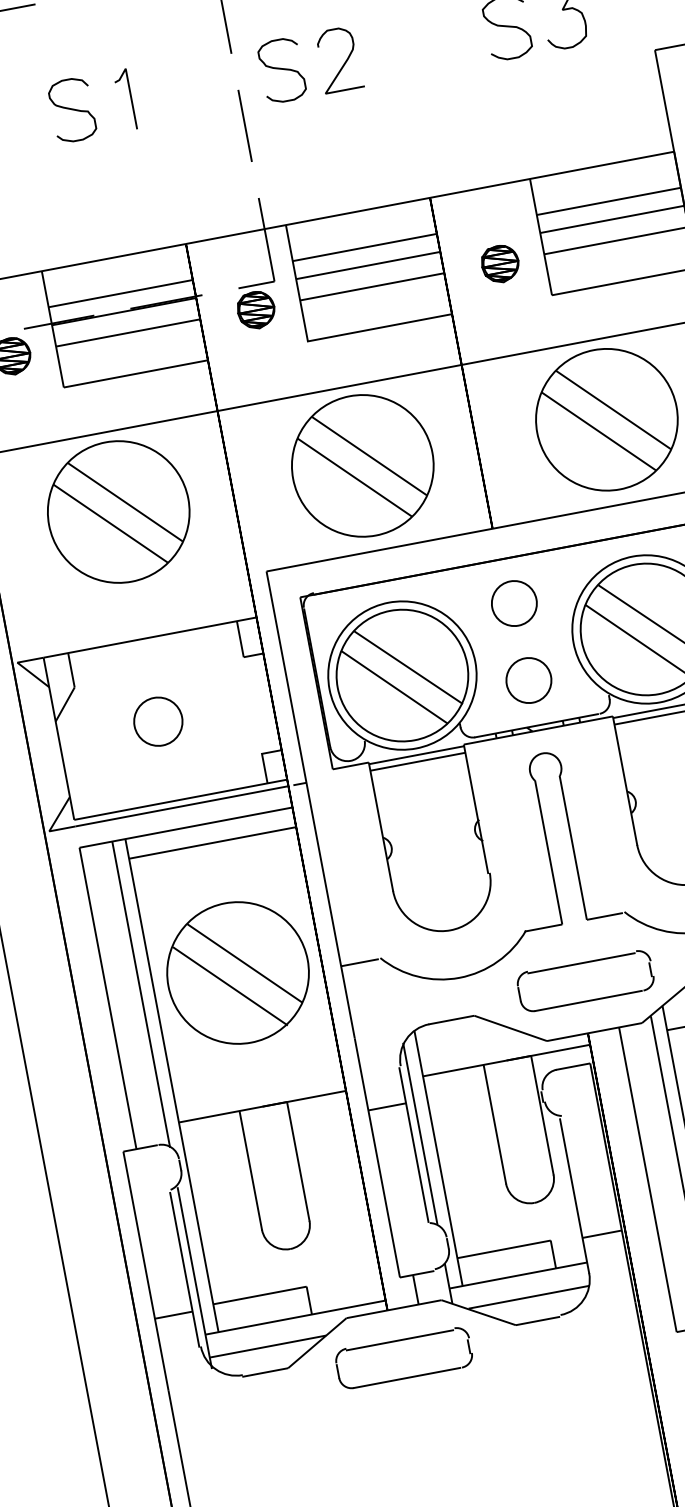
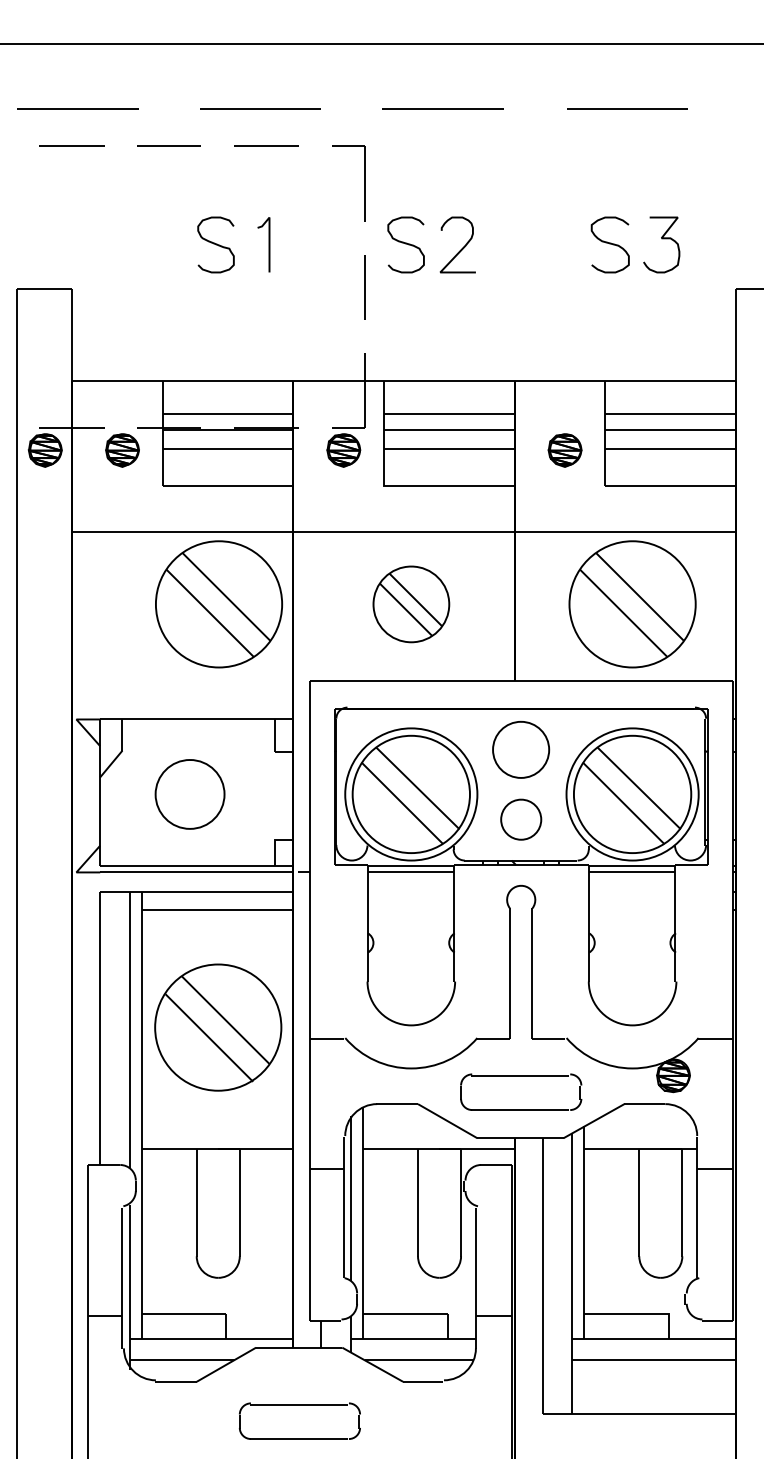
part: (363, 466) -> (411, 604), size x0.6
part: (119, 512) -> (219, 604), moved
part: (514, 603) -> (521, 749), size x1.4
part: (157, 721) -> (189, 794), size x1.6
part: (400, 1340) -> (299, 1405), moved

